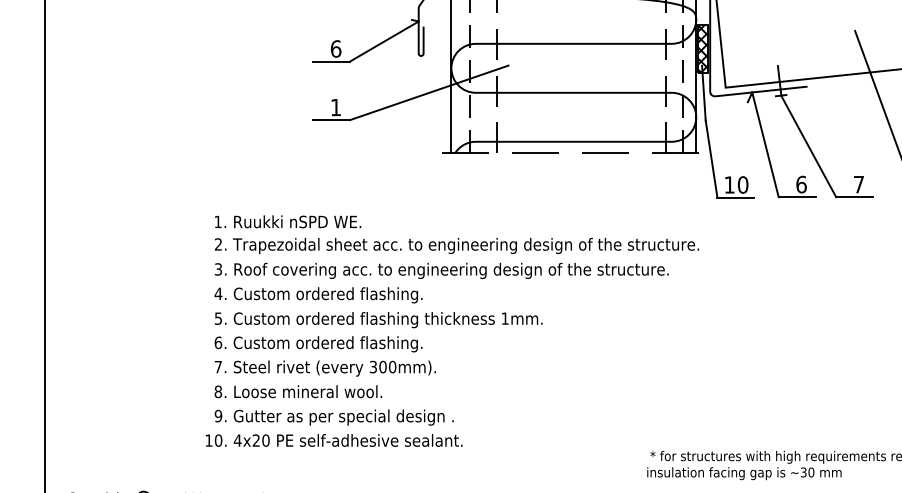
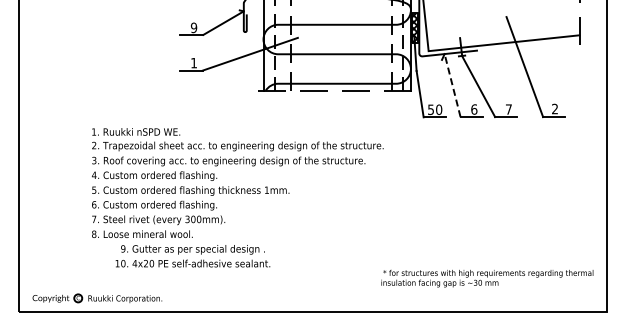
text: (335, 48) -> (193, 27), 6 -> 9
line: (765, 144) -> (452, 85), solid -> dashed
text: (728, 184) -> (430, 109), 10 -> 50
text: (456, 305) -> (237, 182), moved

